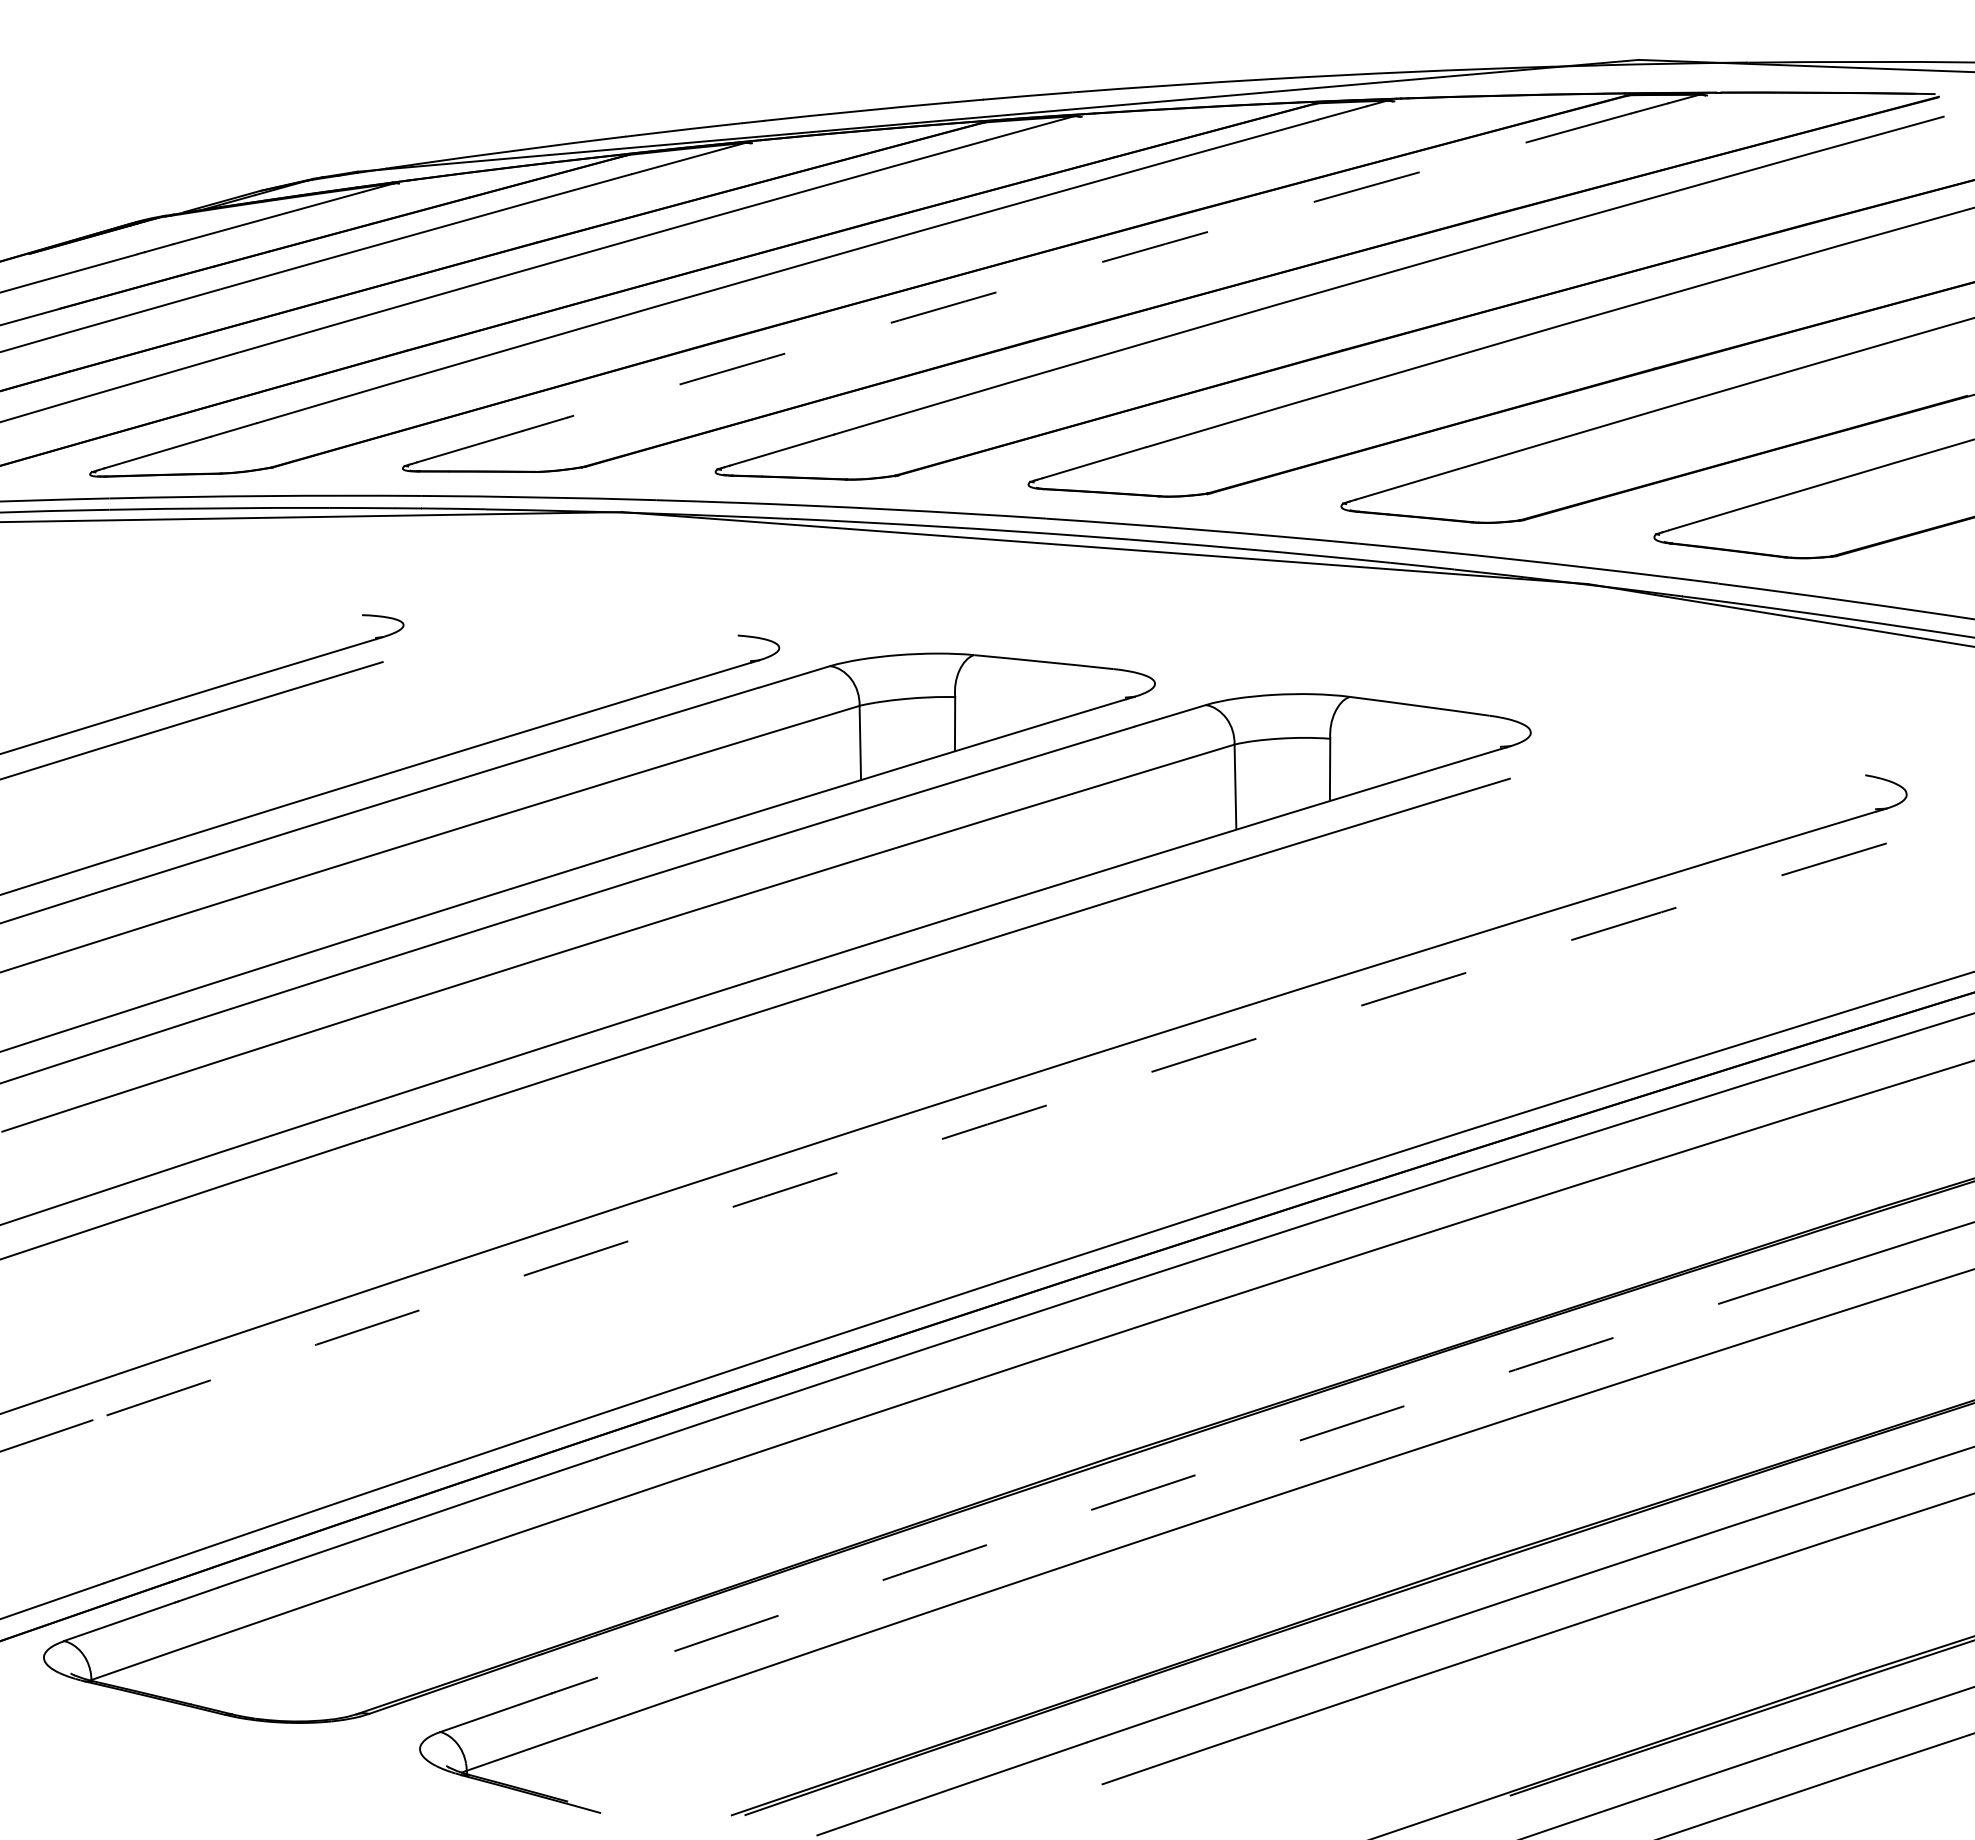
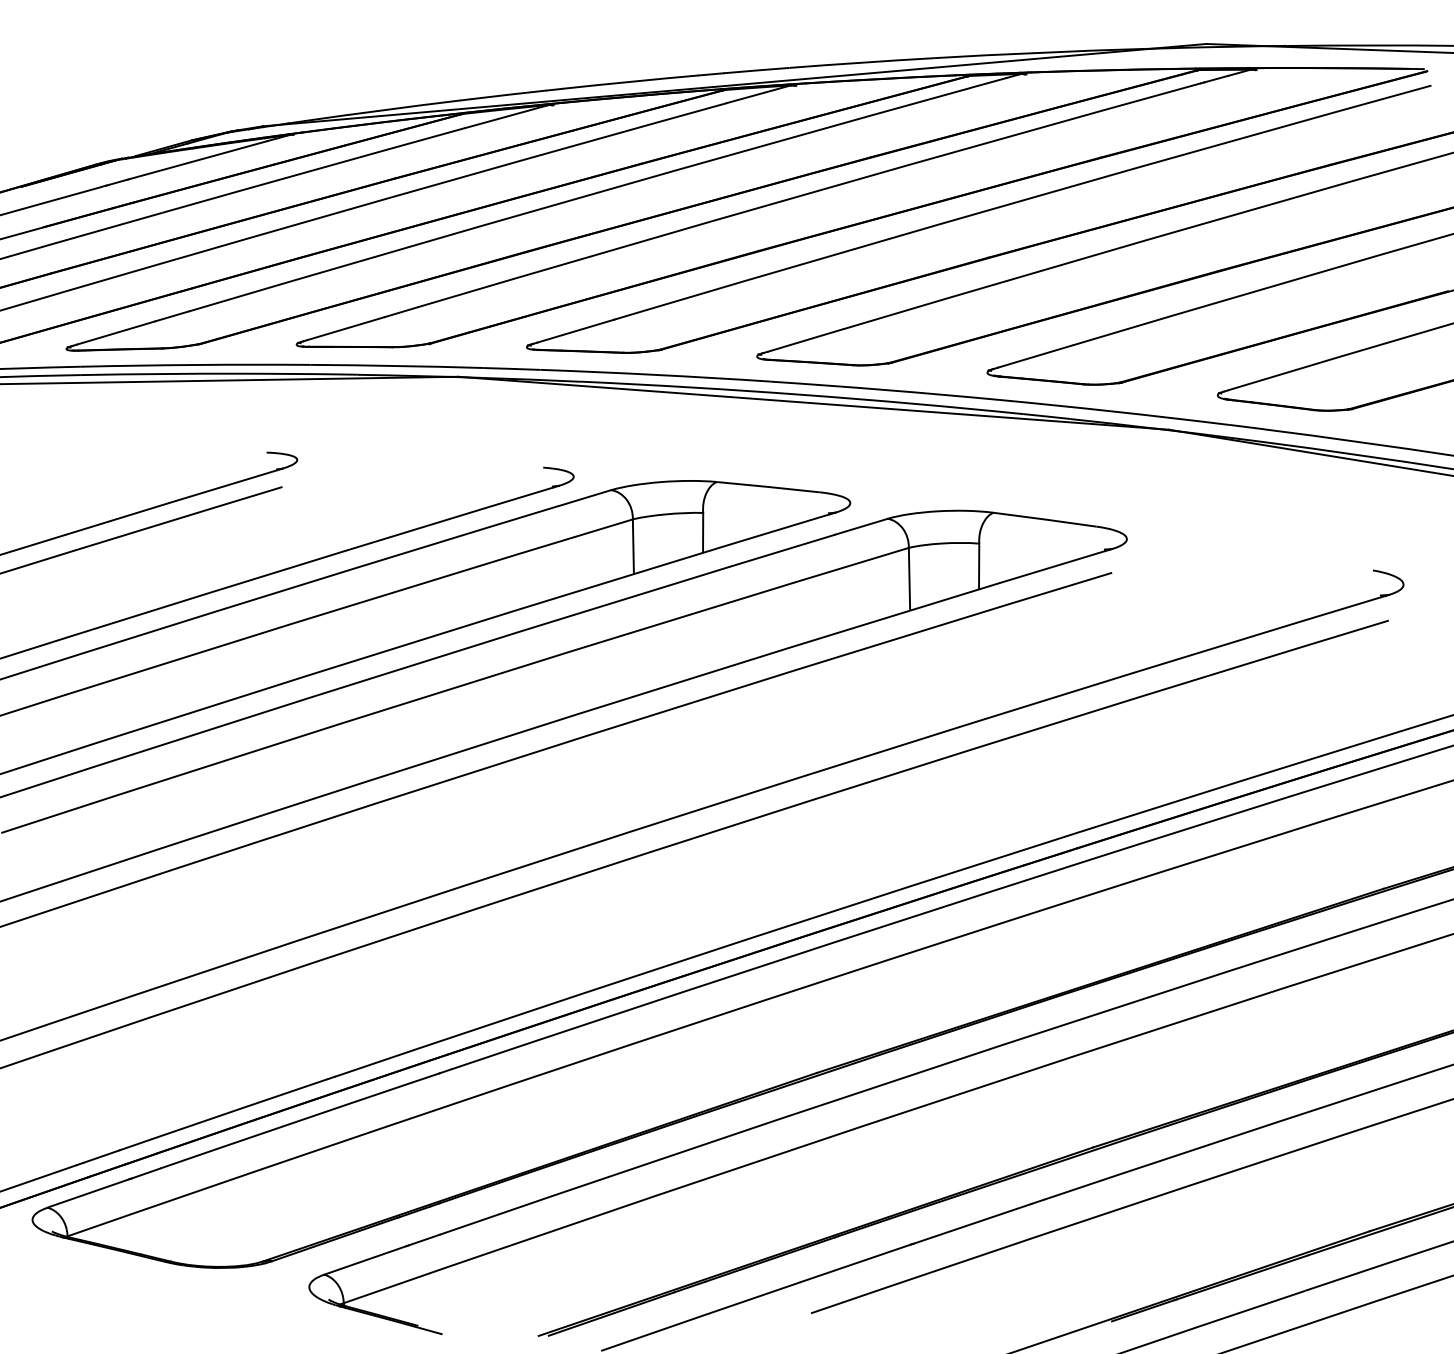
arc: (1098, 263) -> (808, 193), dashed -> solid
arc: (987, 1124) -> (727, 827), dashed -> solid
arc: (1208, 1470) -> (889, 1082), dashed -> solid

